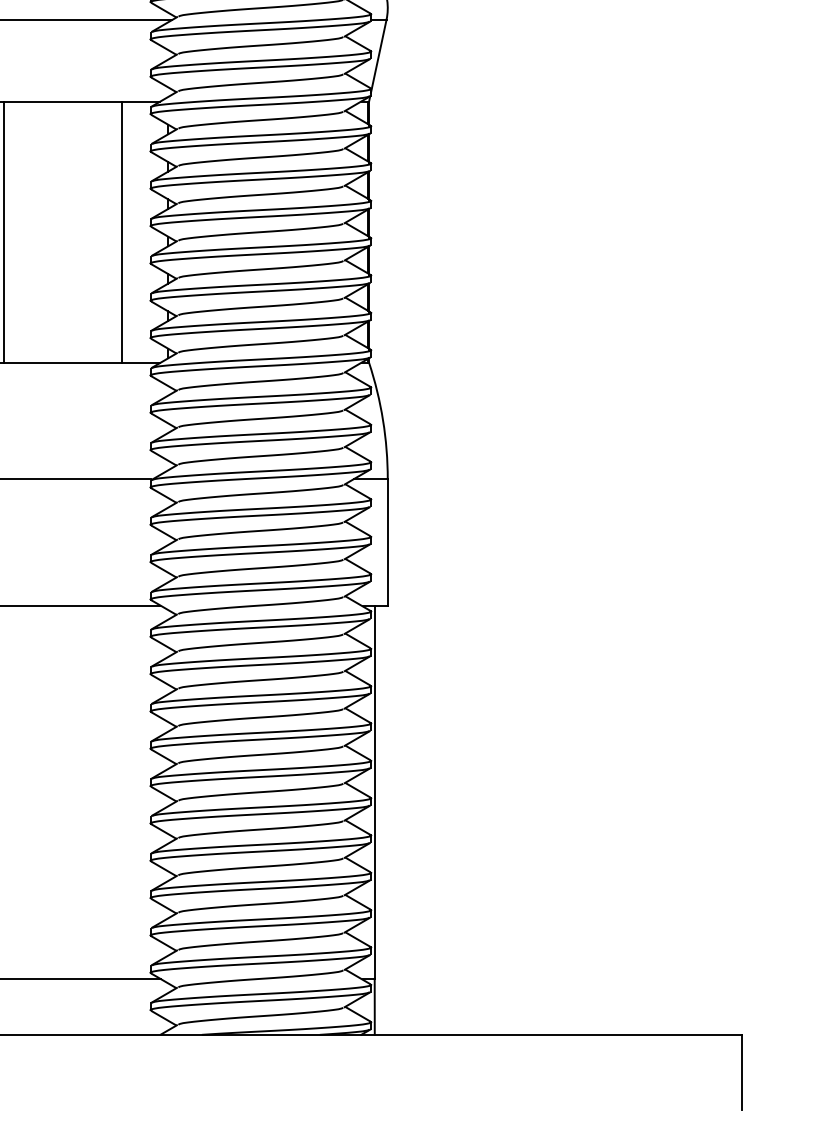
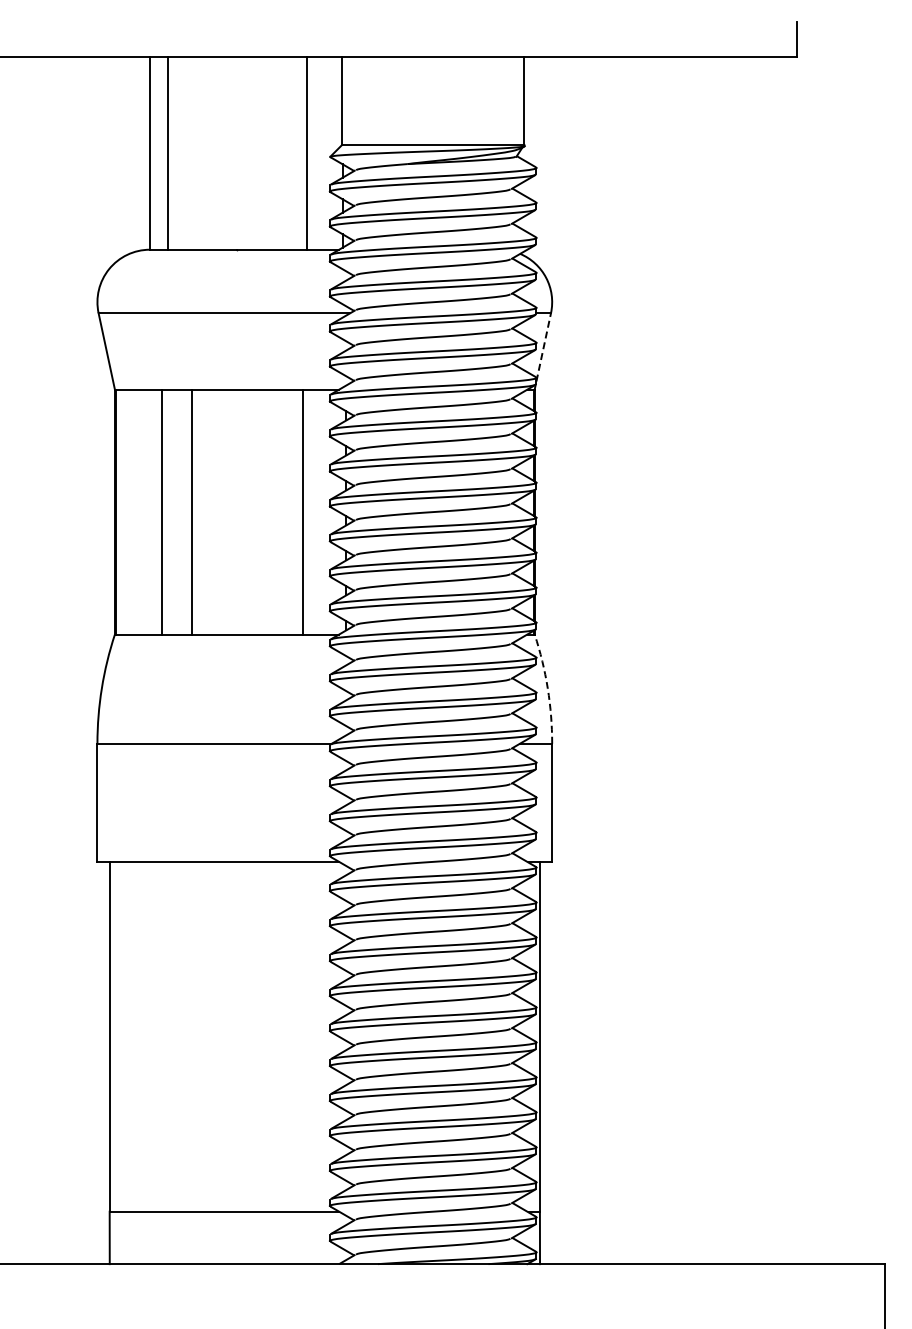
line: (378, 56) -> (543, 347), solid -> dashed
arc: (382, 420) -> (547, 688), solid -> dashed

